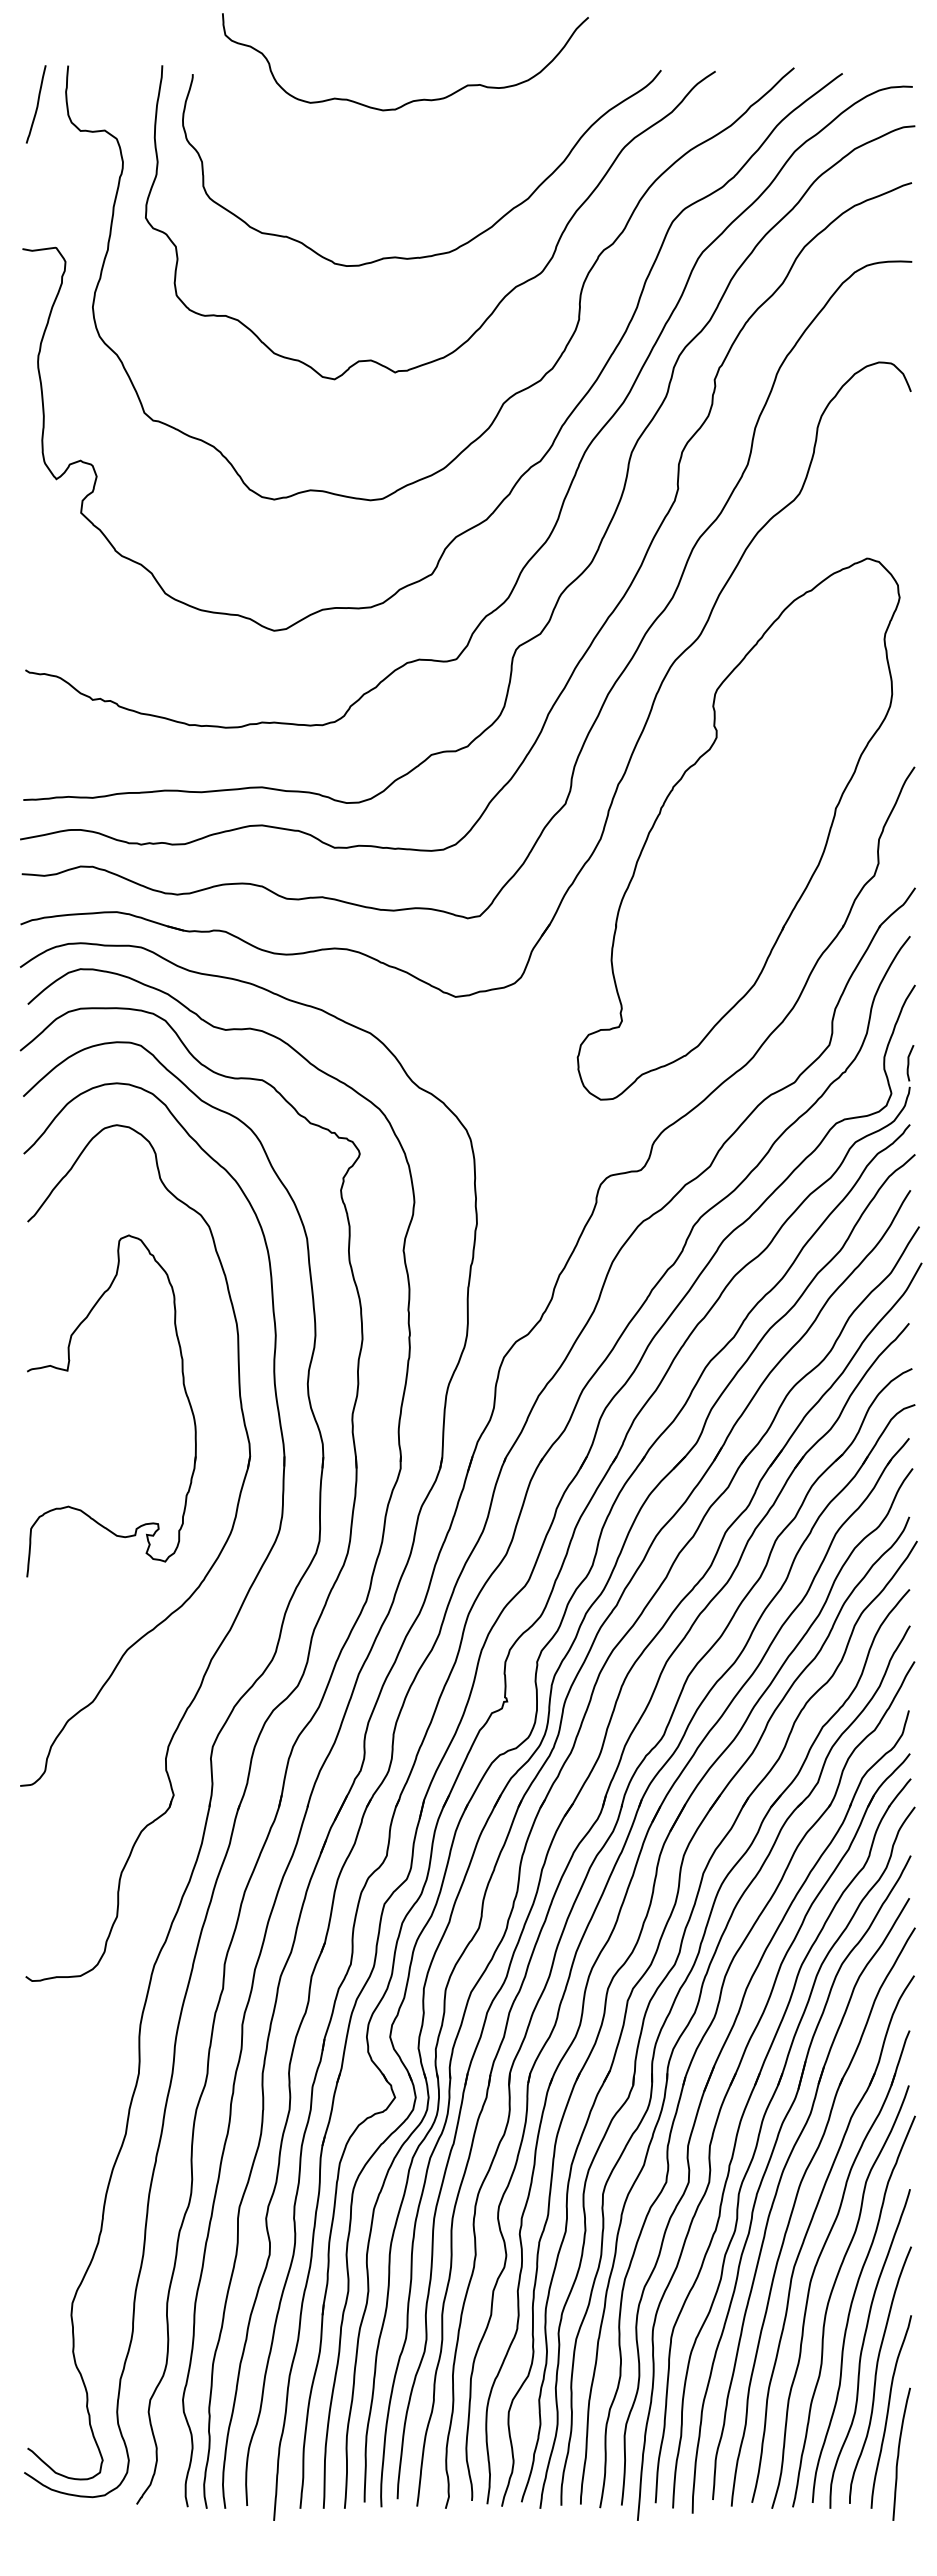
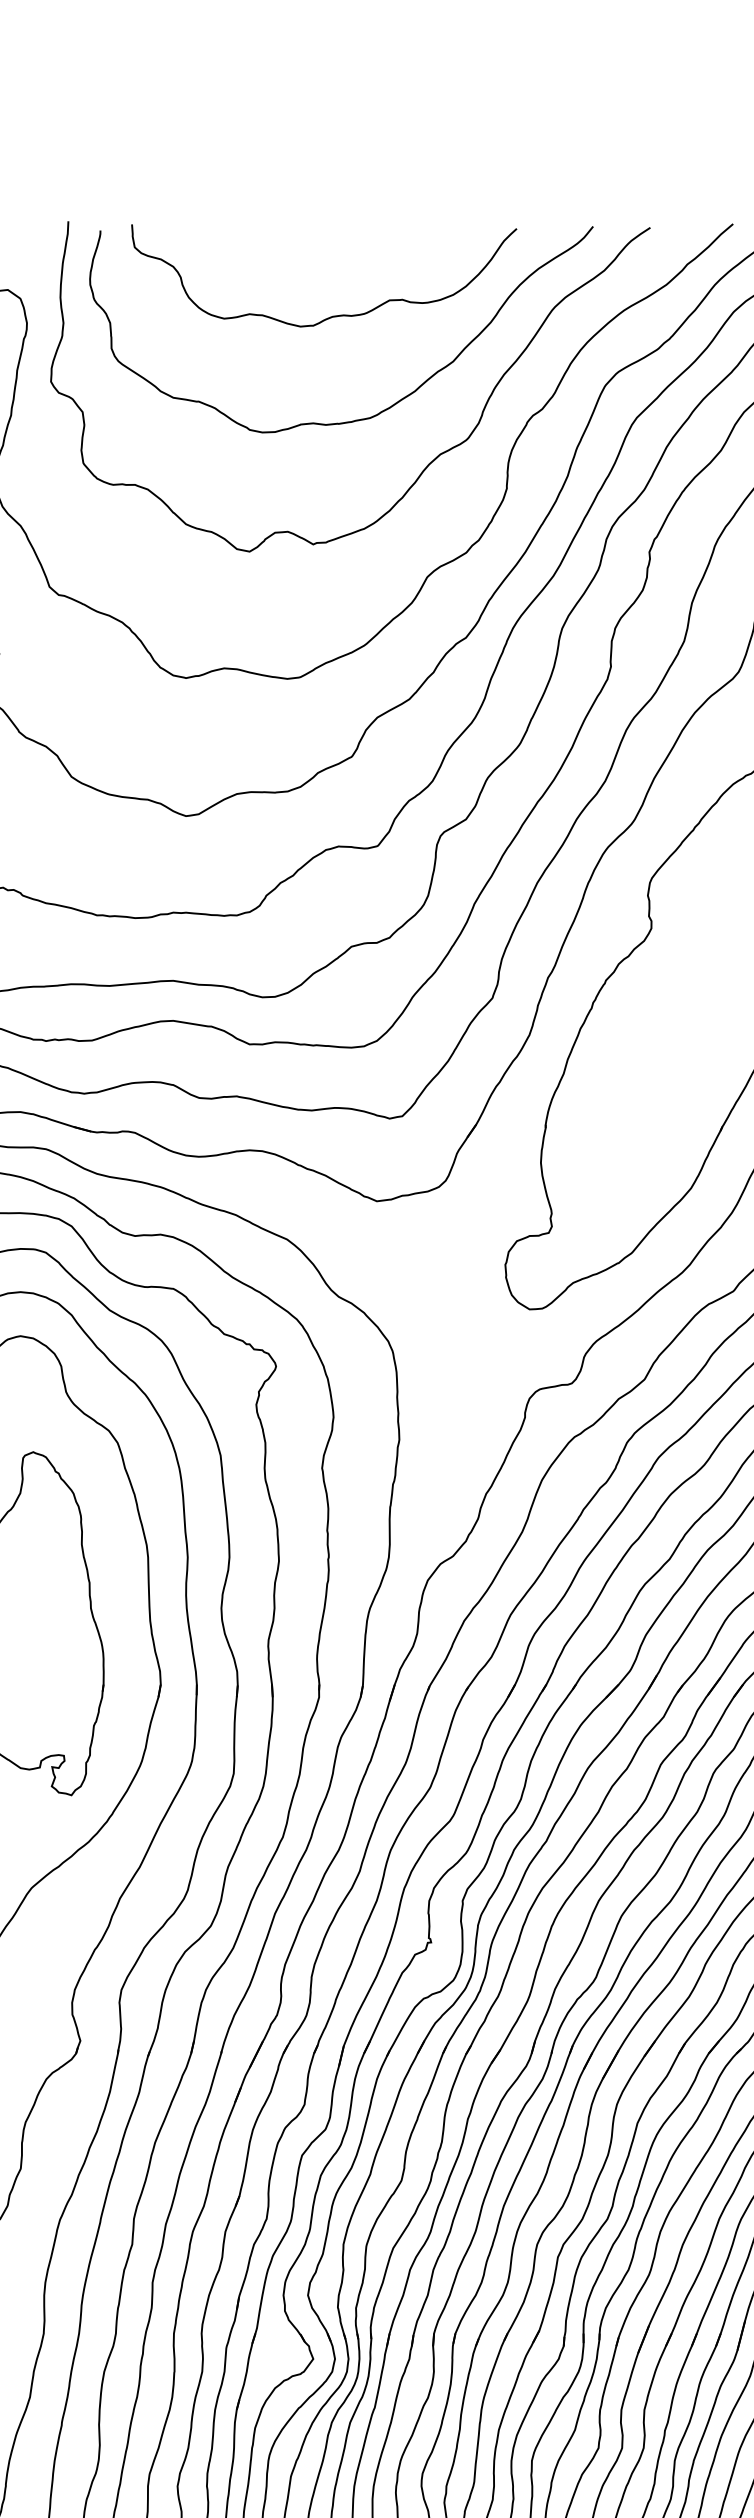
curve: (415, 99) -> (334, 315), moved

